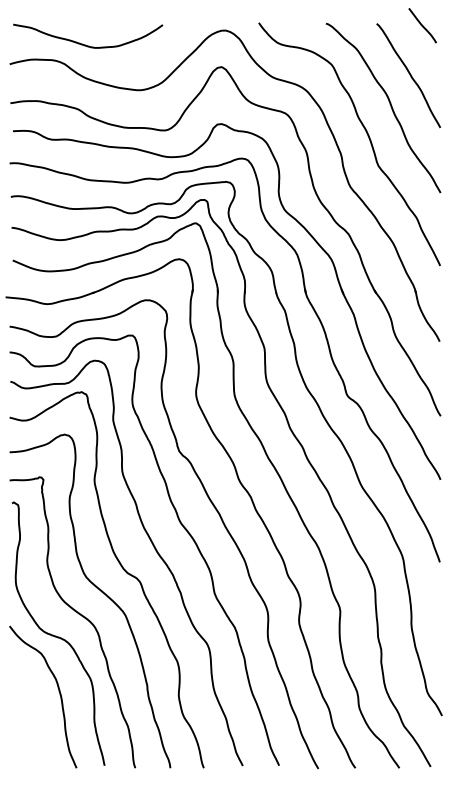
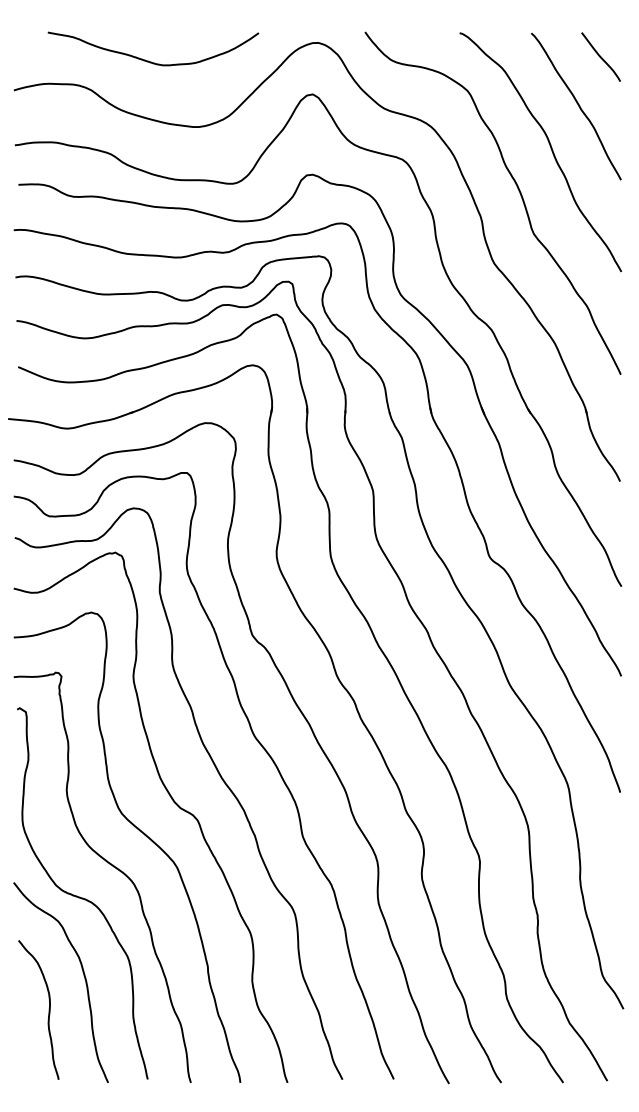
curve: (422, 25) -> (600, 56), moved
curve: (84, 44) -> (148, 60), moved
curve: (34, 716) -> (48, 1009), added

